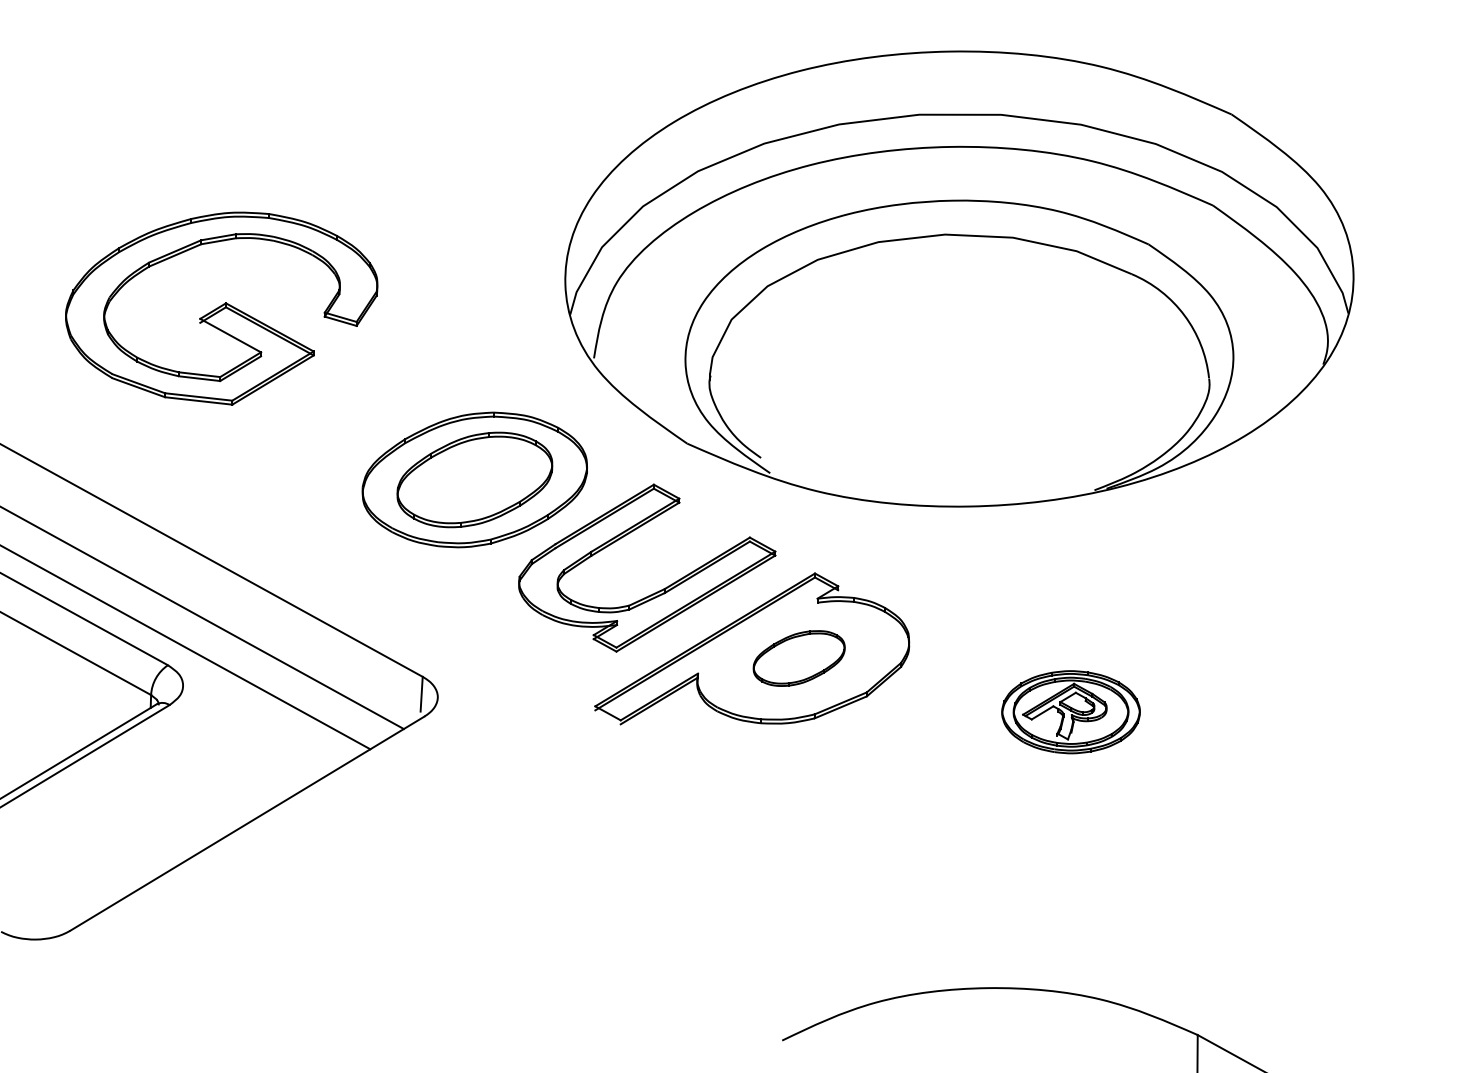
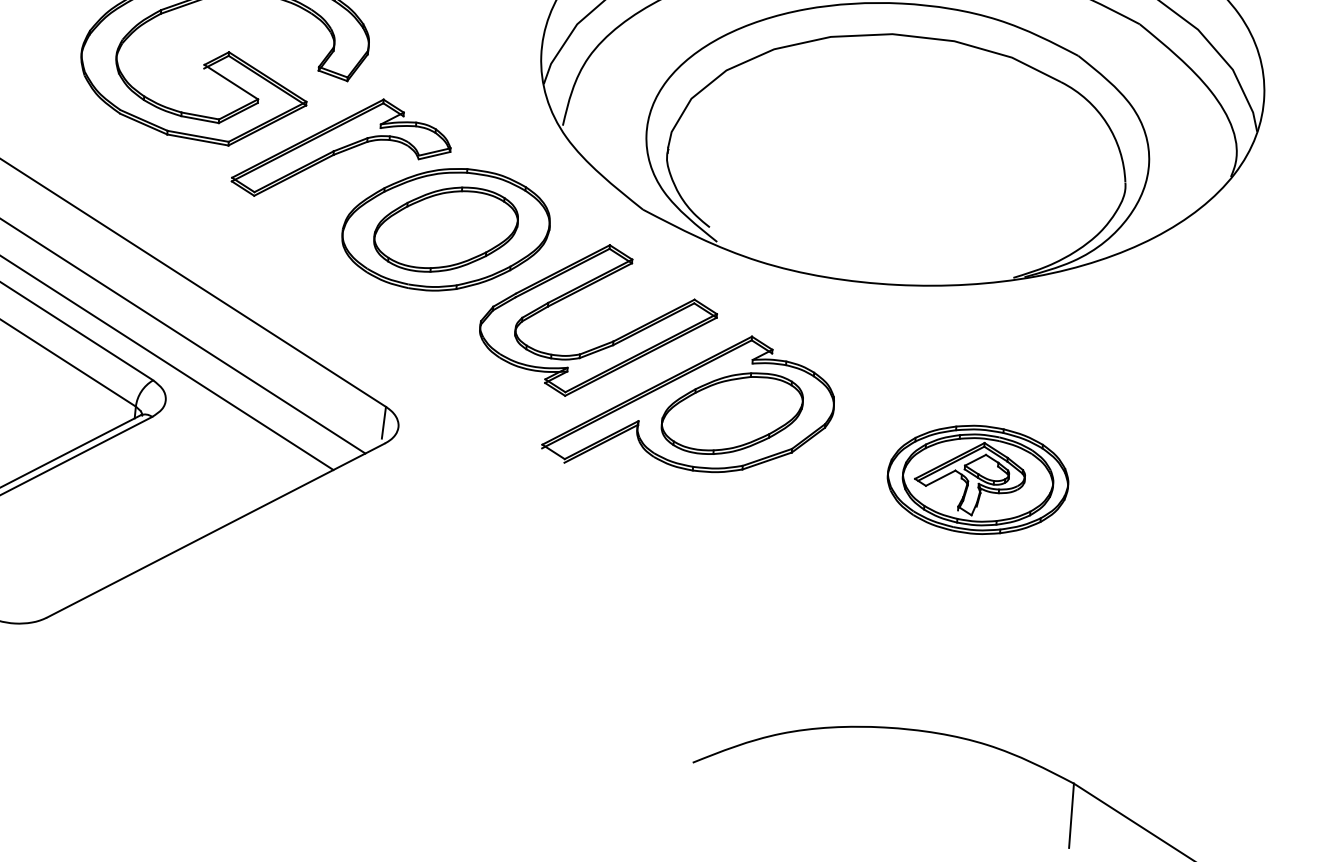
part: (355, 400) -> (341, 149), added
part: (798, 658) -> (731, 413), size x1.67
part: (1070, 711) -> (977, 479), size x1.43

